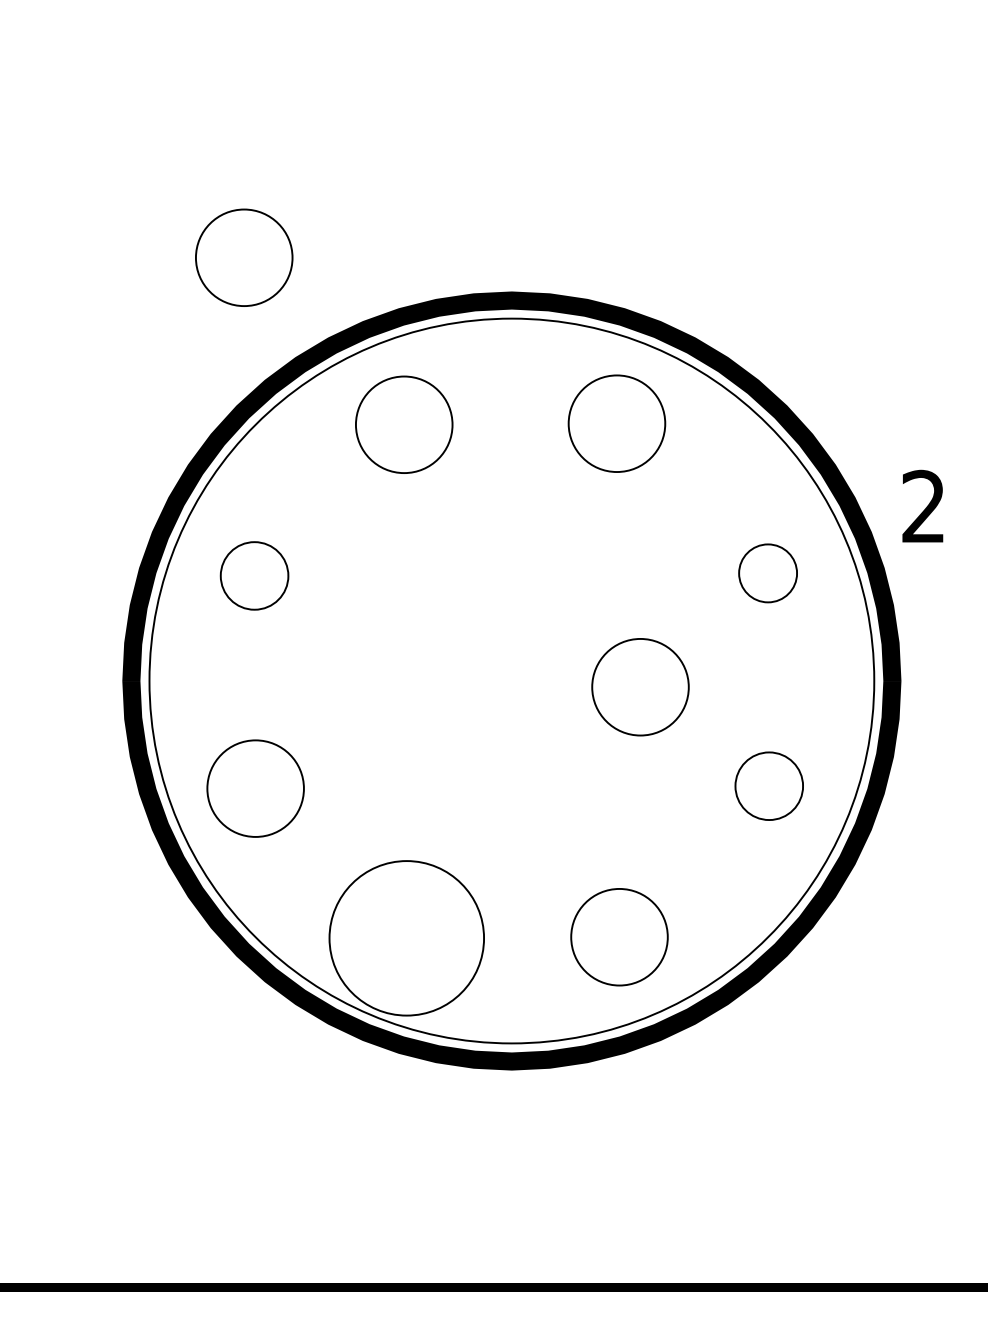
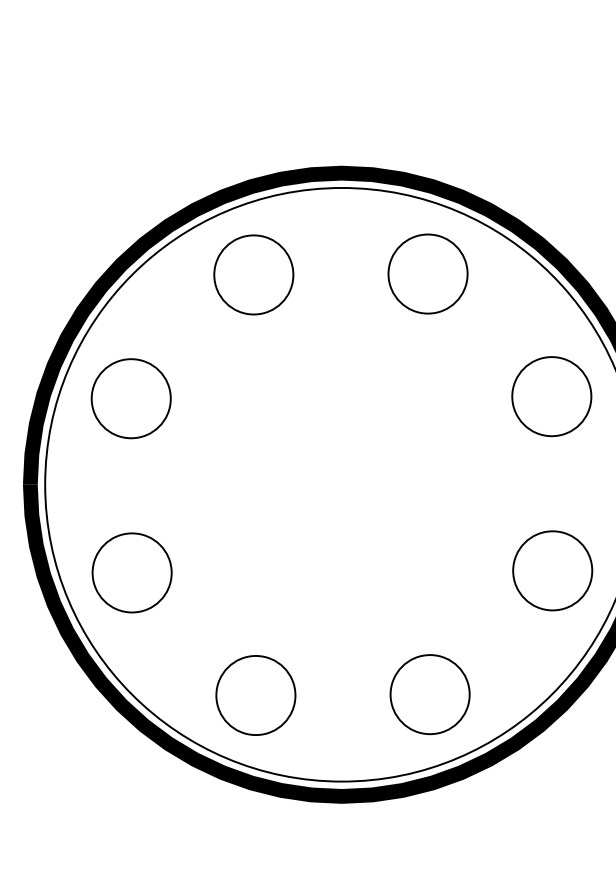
circle: (244, 257) -> (123, 137), removed
circle: (767, 573) -> (551, 396), size x1.67
circle: (254, 575) -> (131, 398), size x1.43
circle: (640, 687) -> (447, 490), removed
circle: (769, 786) -> (552, 571), size x1.43
circle: (406, 938) -> (255, 695), size x0.62

